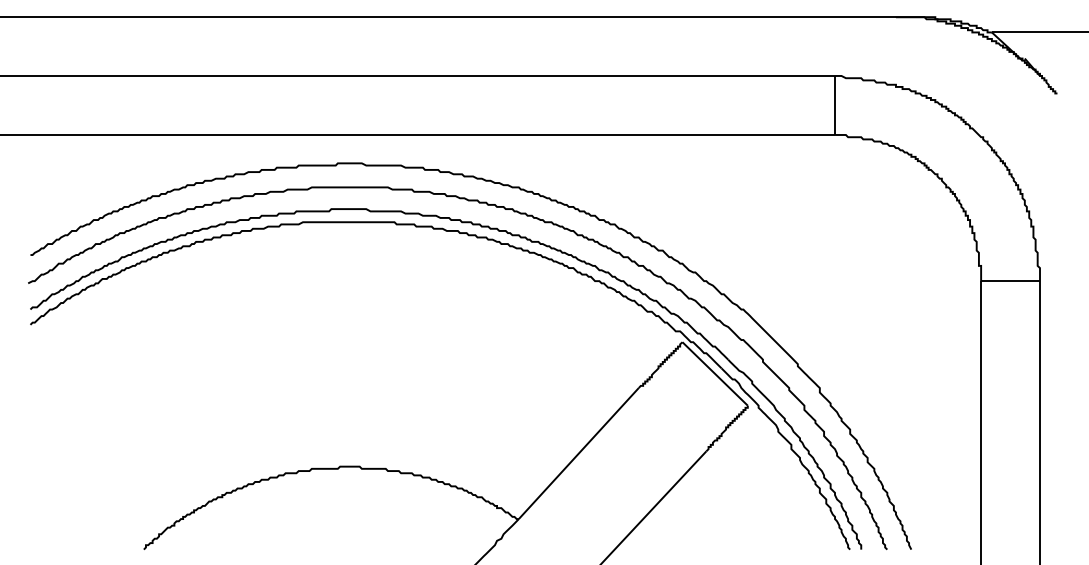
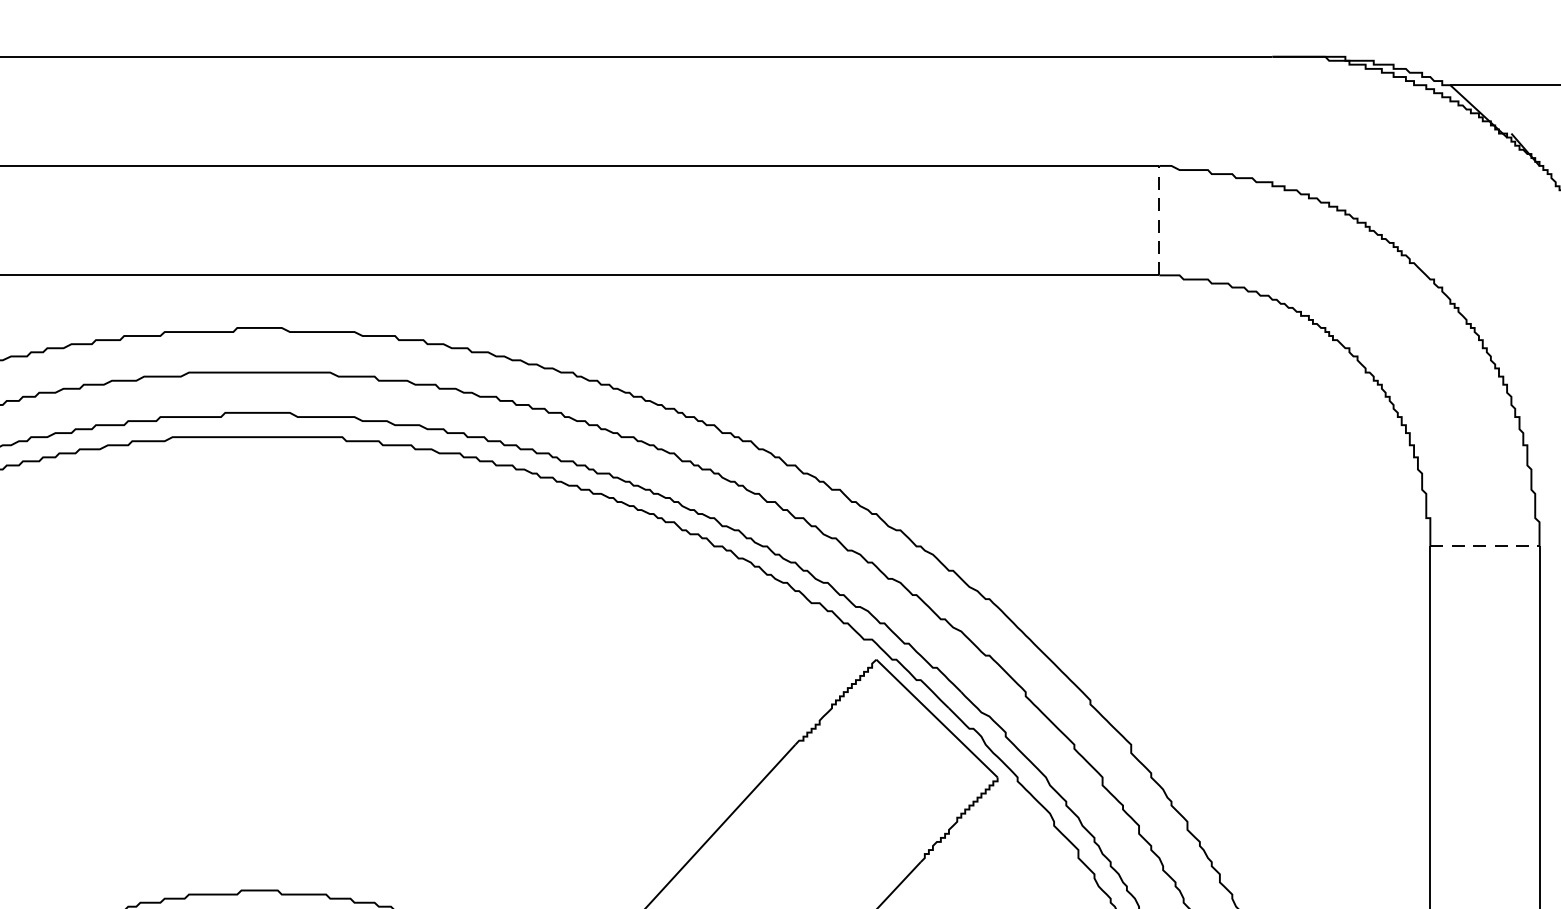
line: (835, 105) -> (1160, 220), solid -> dashed
line: (1011, 281) -> (1486, 547), solid -> dashed

